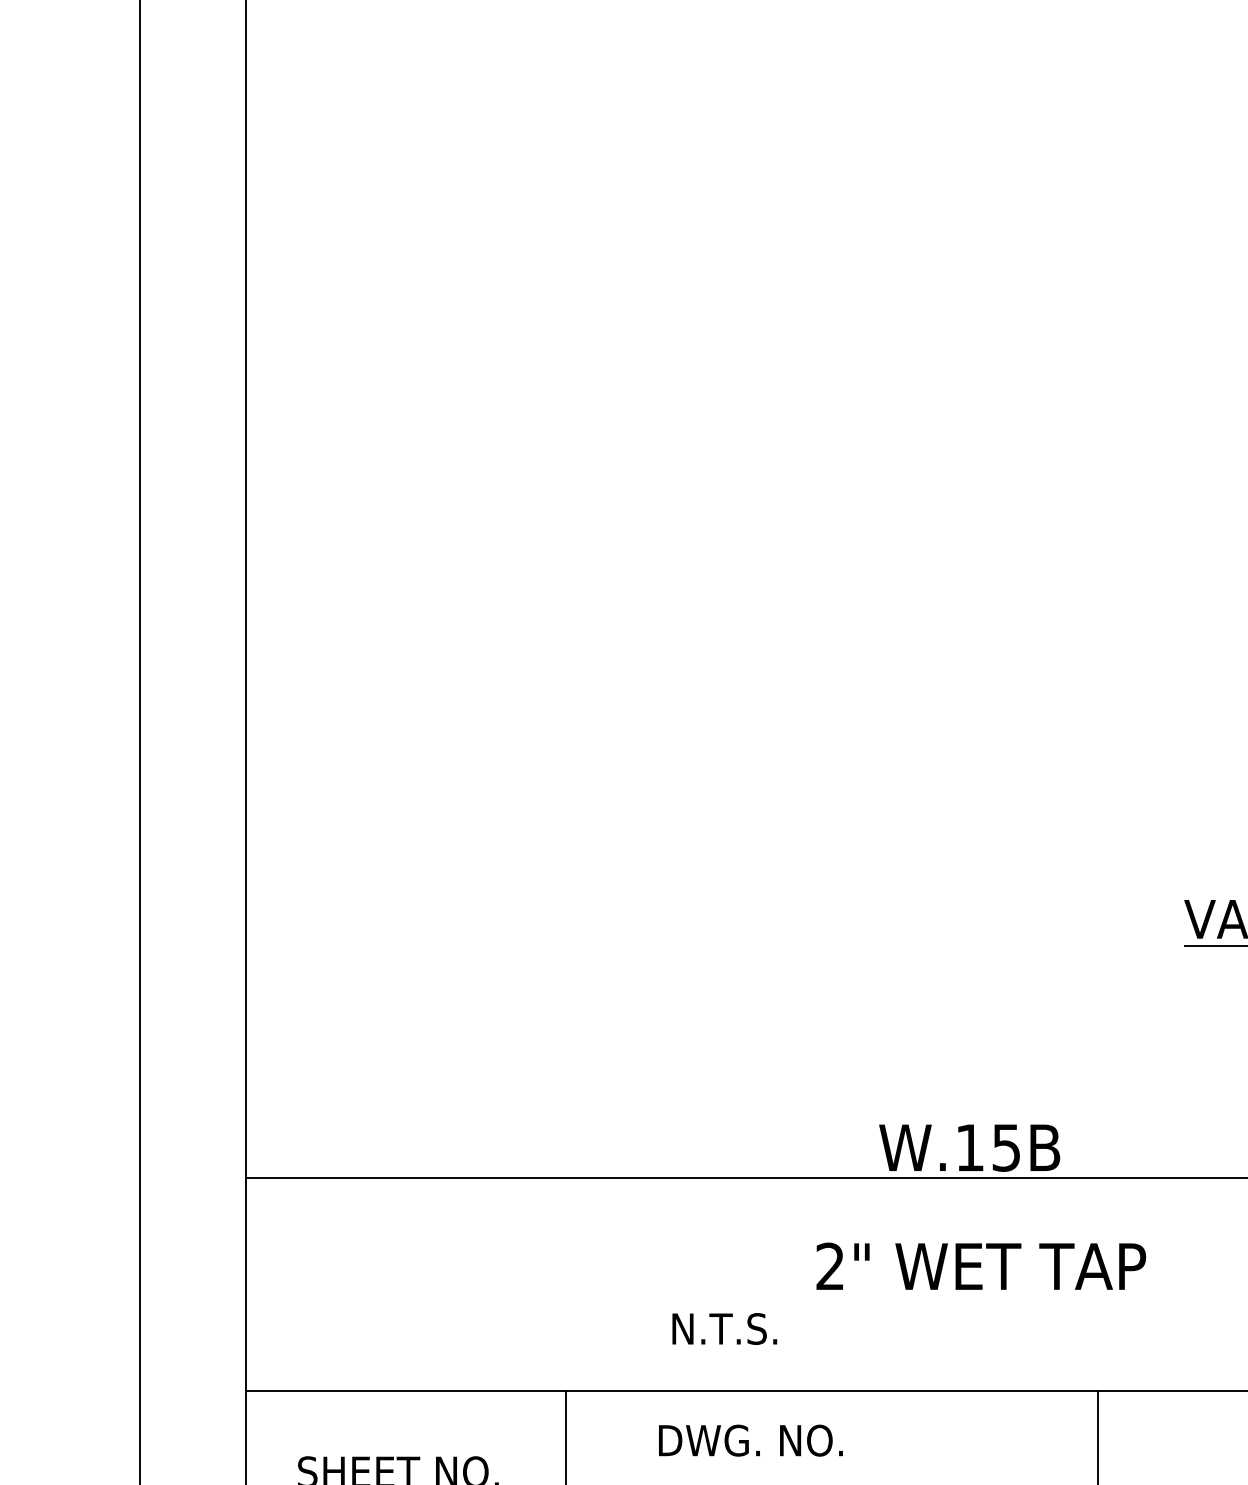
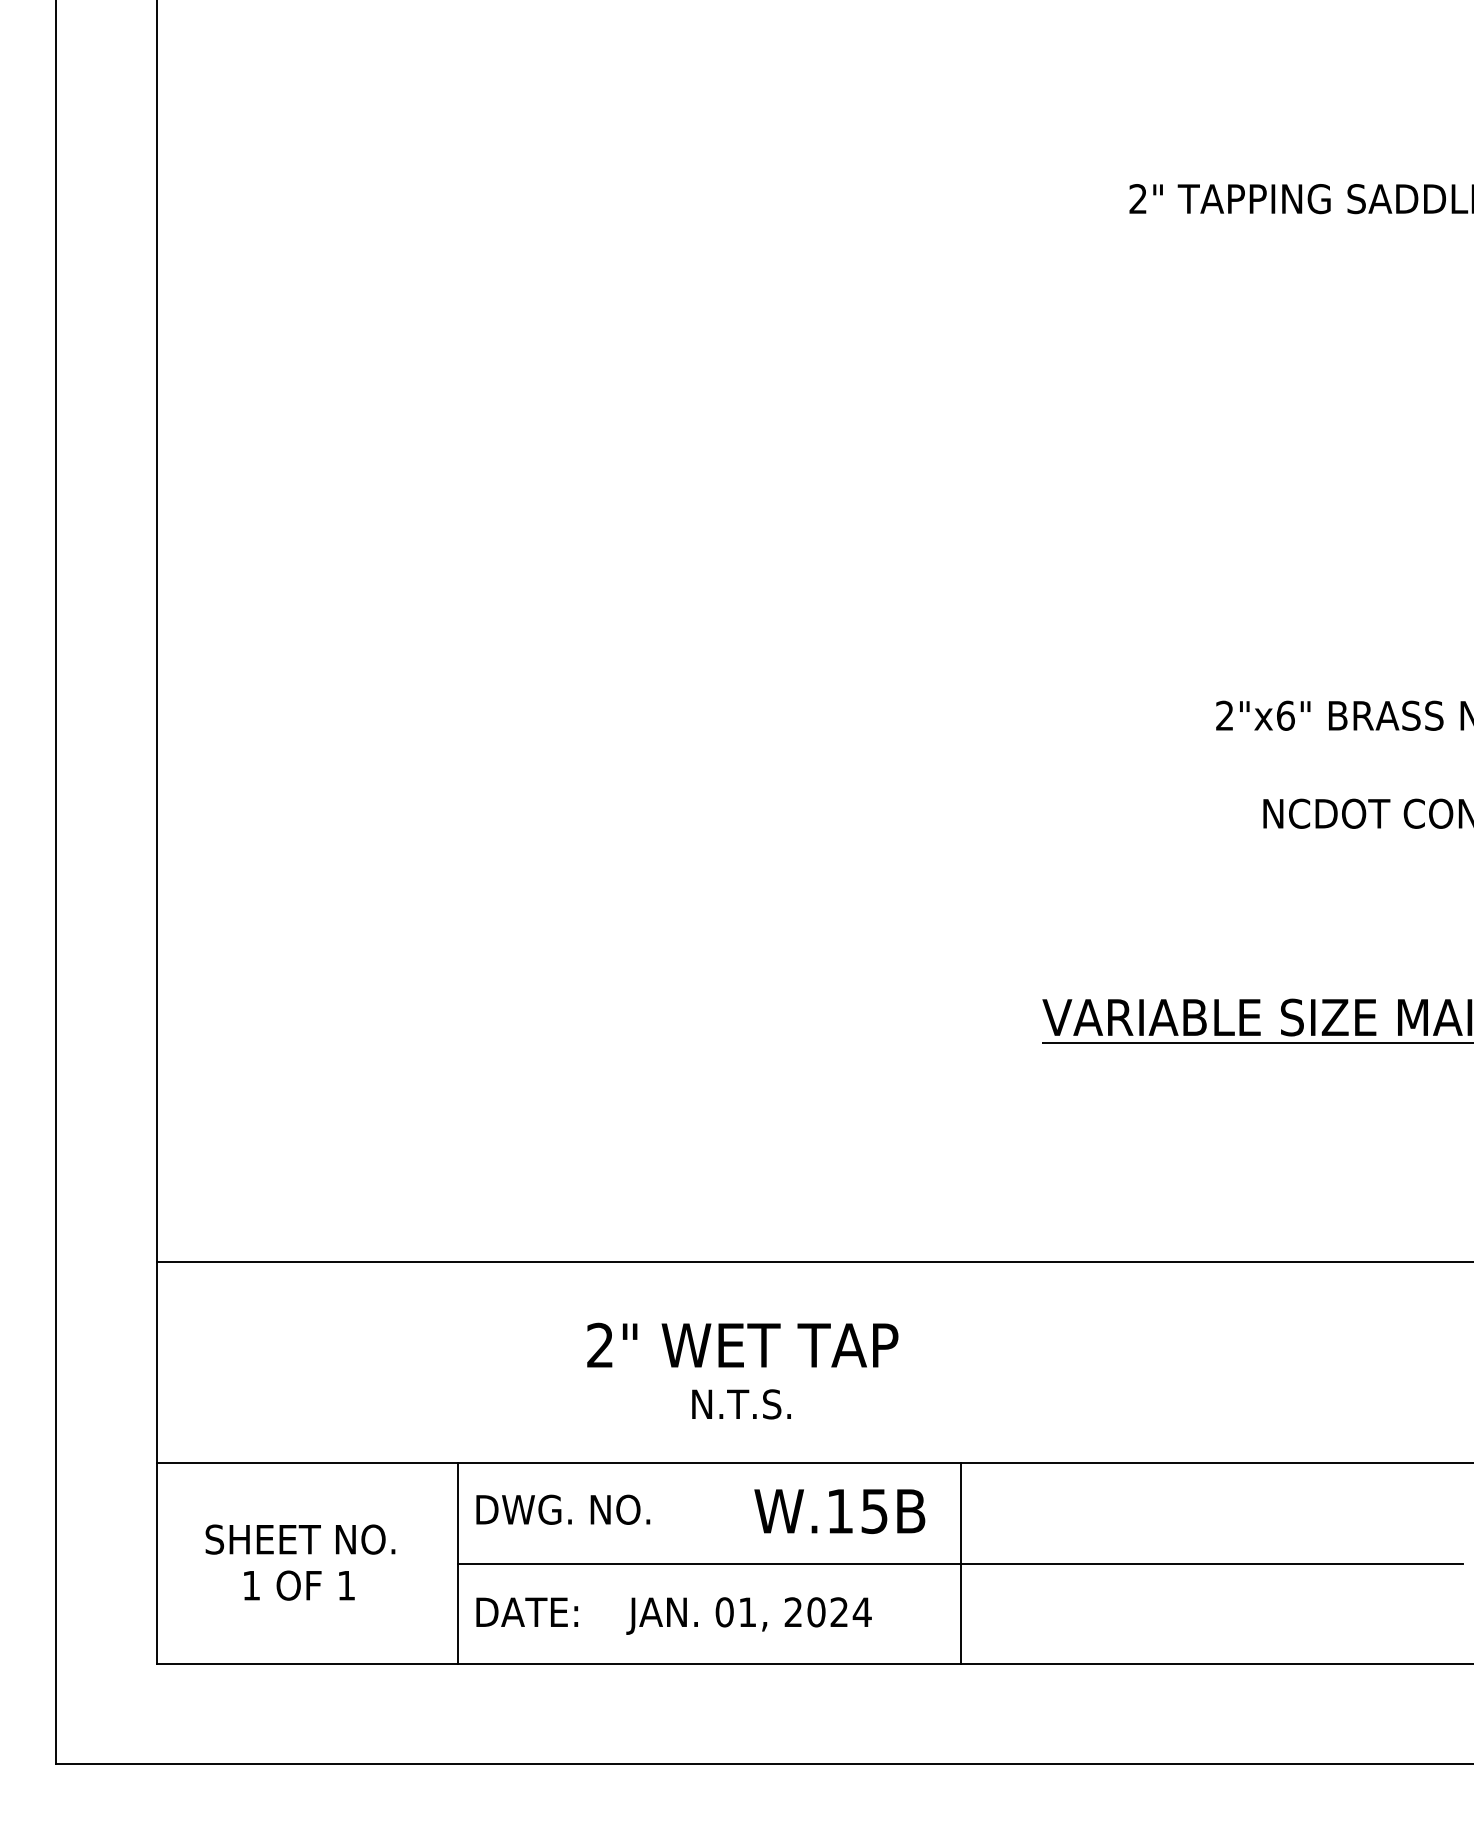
text: (969, 1148) -> (839, 1511), moved
text: (980, 1265) -> (742, 1344), moved
text: (724, 1329) -> (741, 1404), moved
text: (751, 1440) -> (563, 1509), moved

